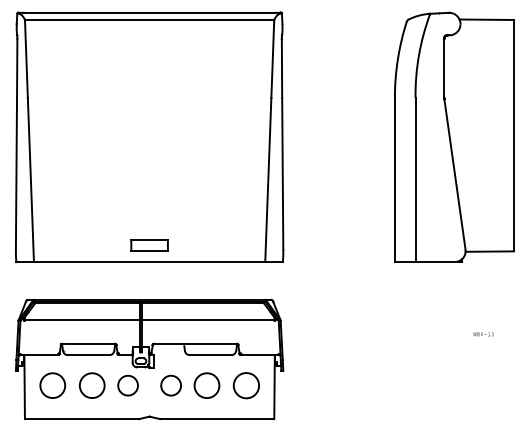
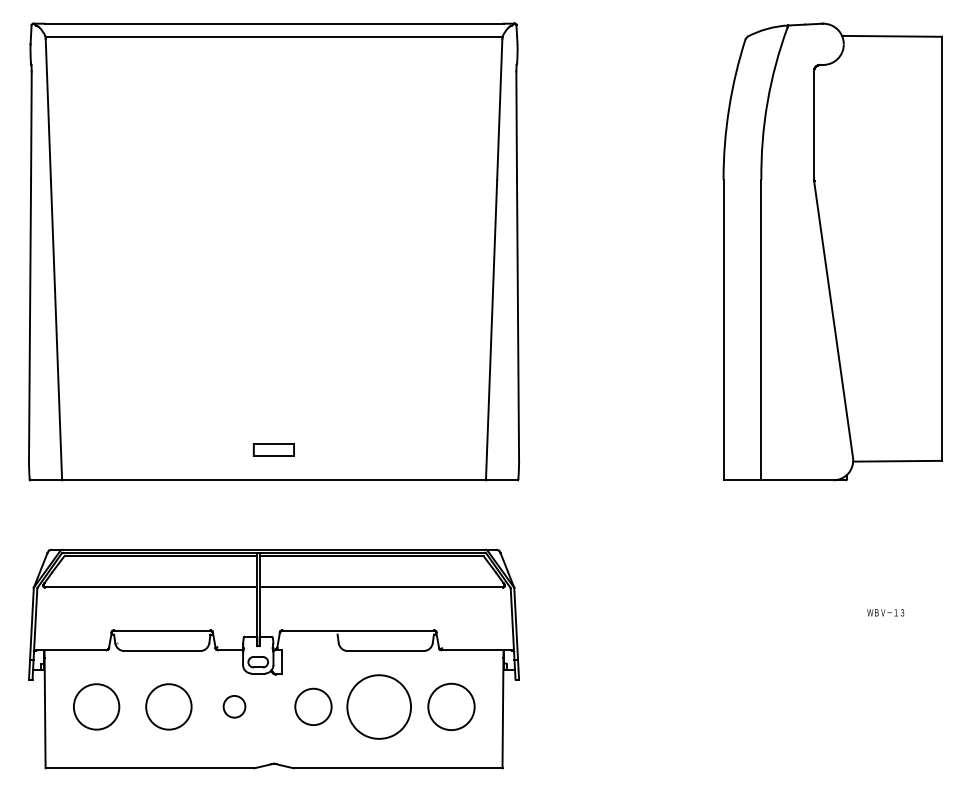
part: (149, 245) -> (273, 450), size x0.6
circle: (127, 385) -> (233, 706), size x0.6
part: (206, 385) -> (378, 706), size x1.4

